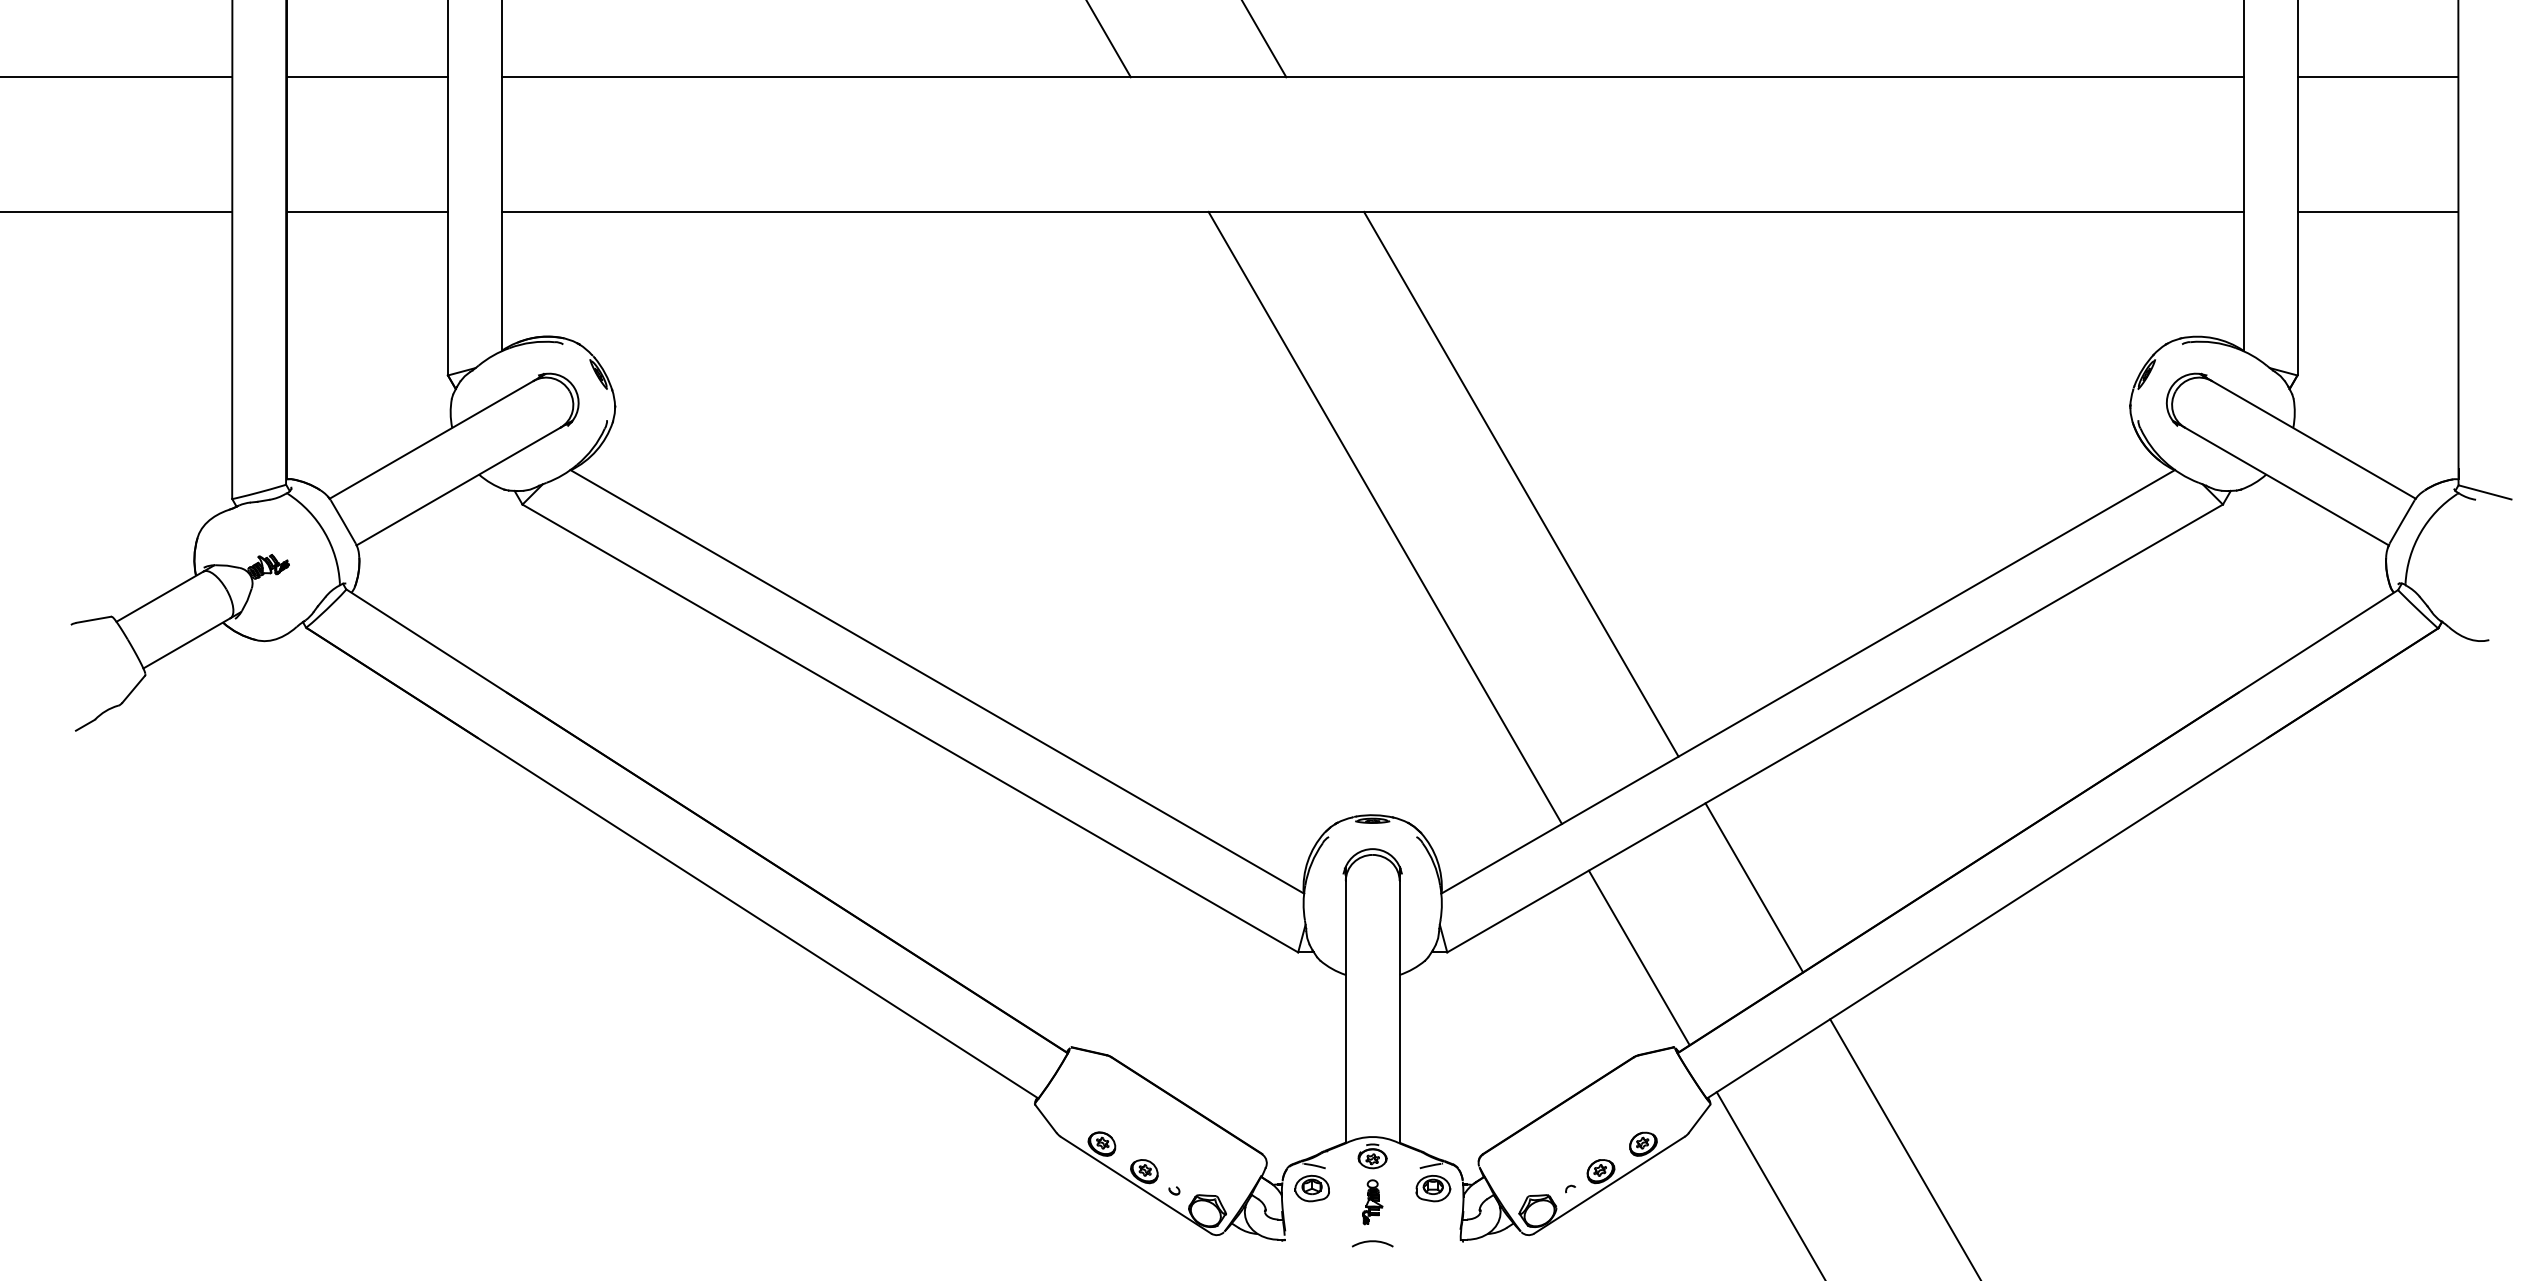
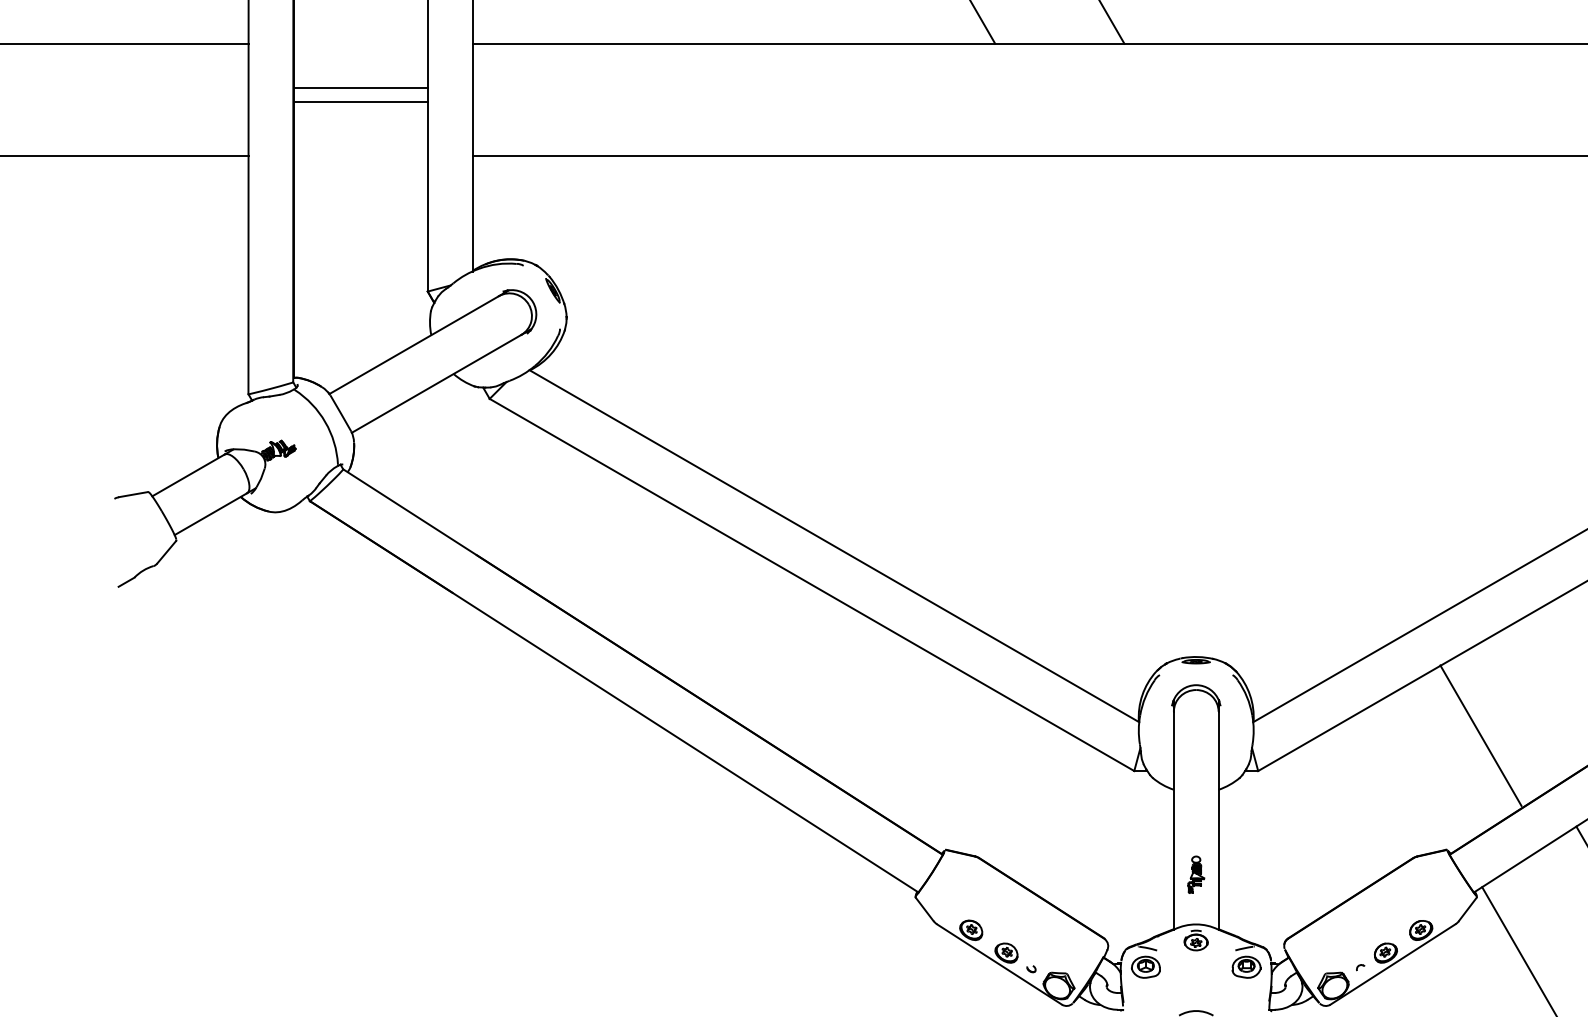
line: (366, 77) -> (360, 88), moved
line: (366, 211) -> (360, 101), moved
line: (1521, 483) -> (1319, 381), removed
line: (1384, 517) -> (1206, 409), removed
line: (1754, 887) -> (1481, 735), moved
line: (1638, 957) -> (1417, 775), removed
part: (1372, 1202) -> (1196, 874), moved

